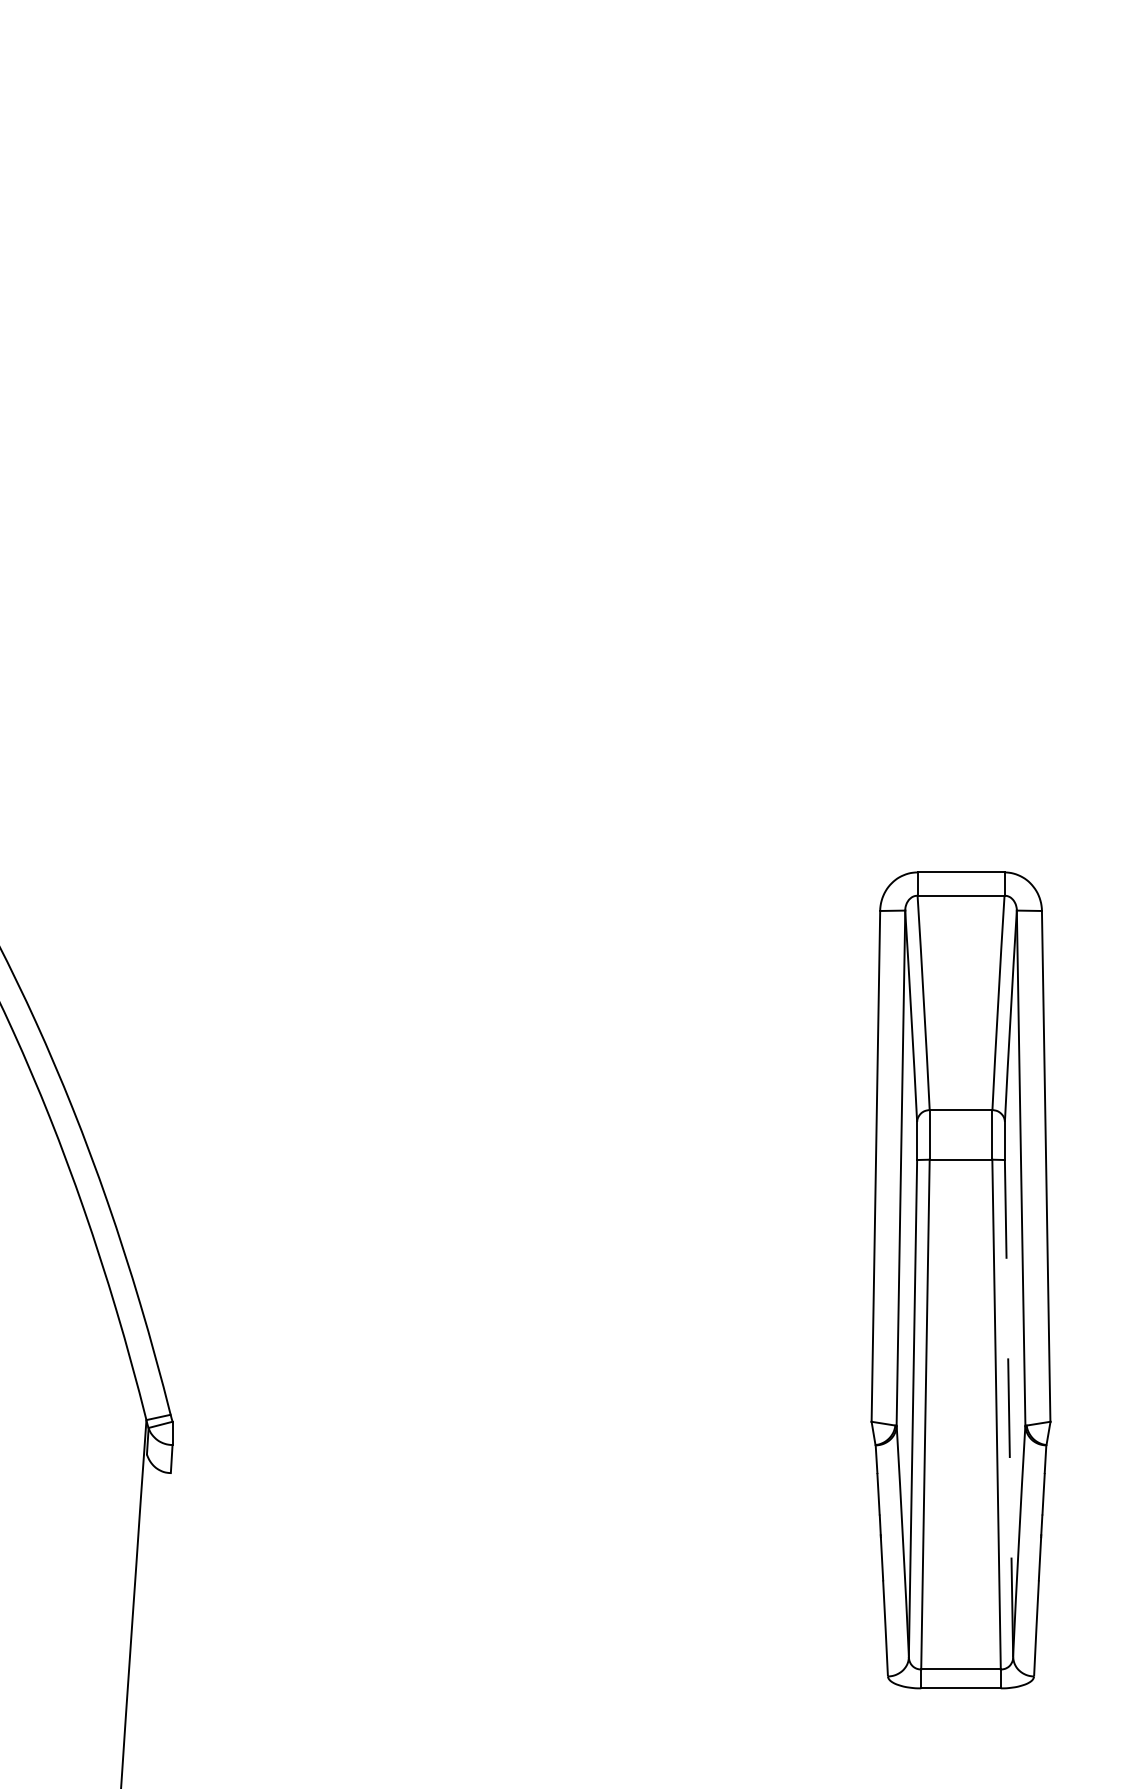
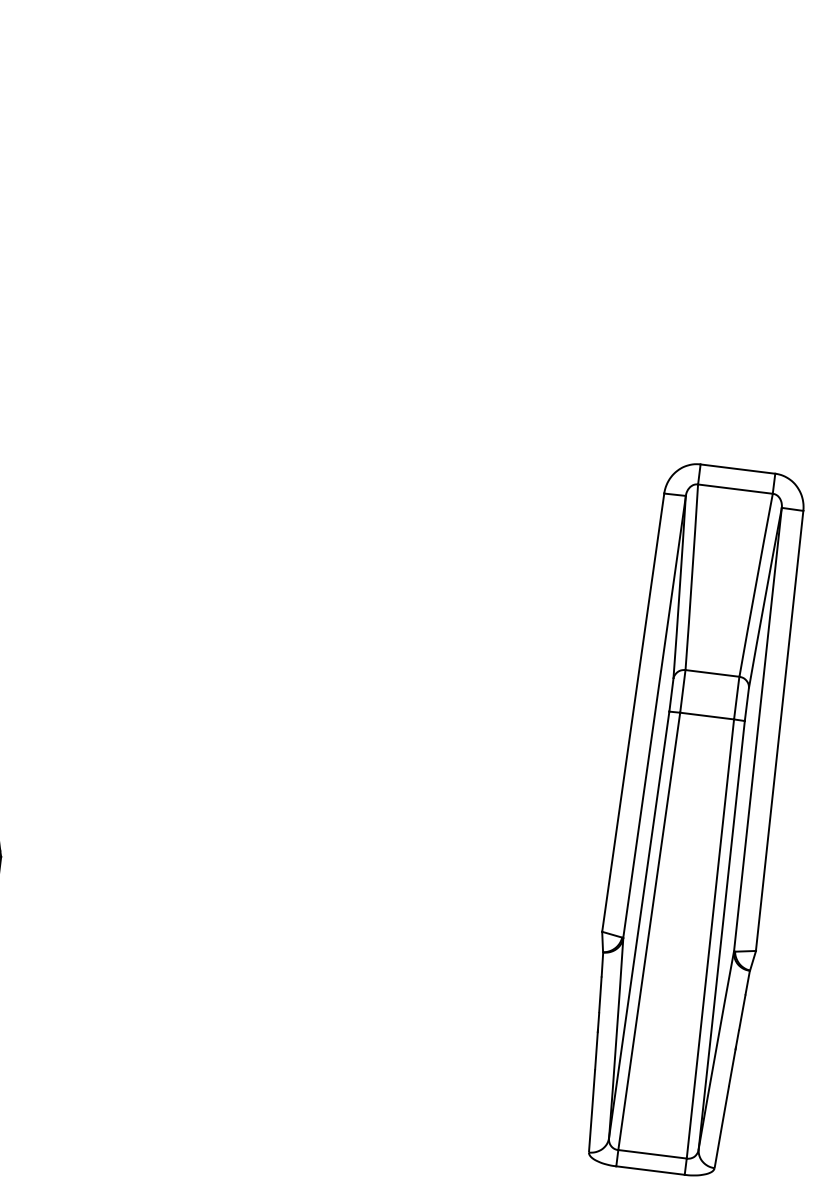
line: (1009, 1408) -> (722, 935), dashed -> solid

